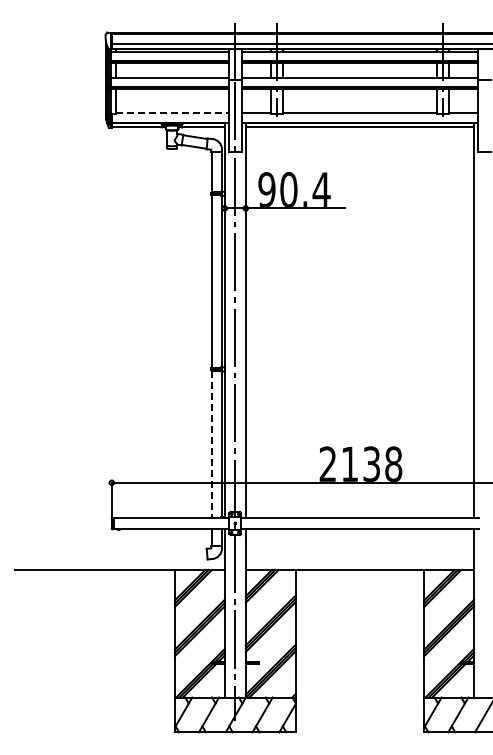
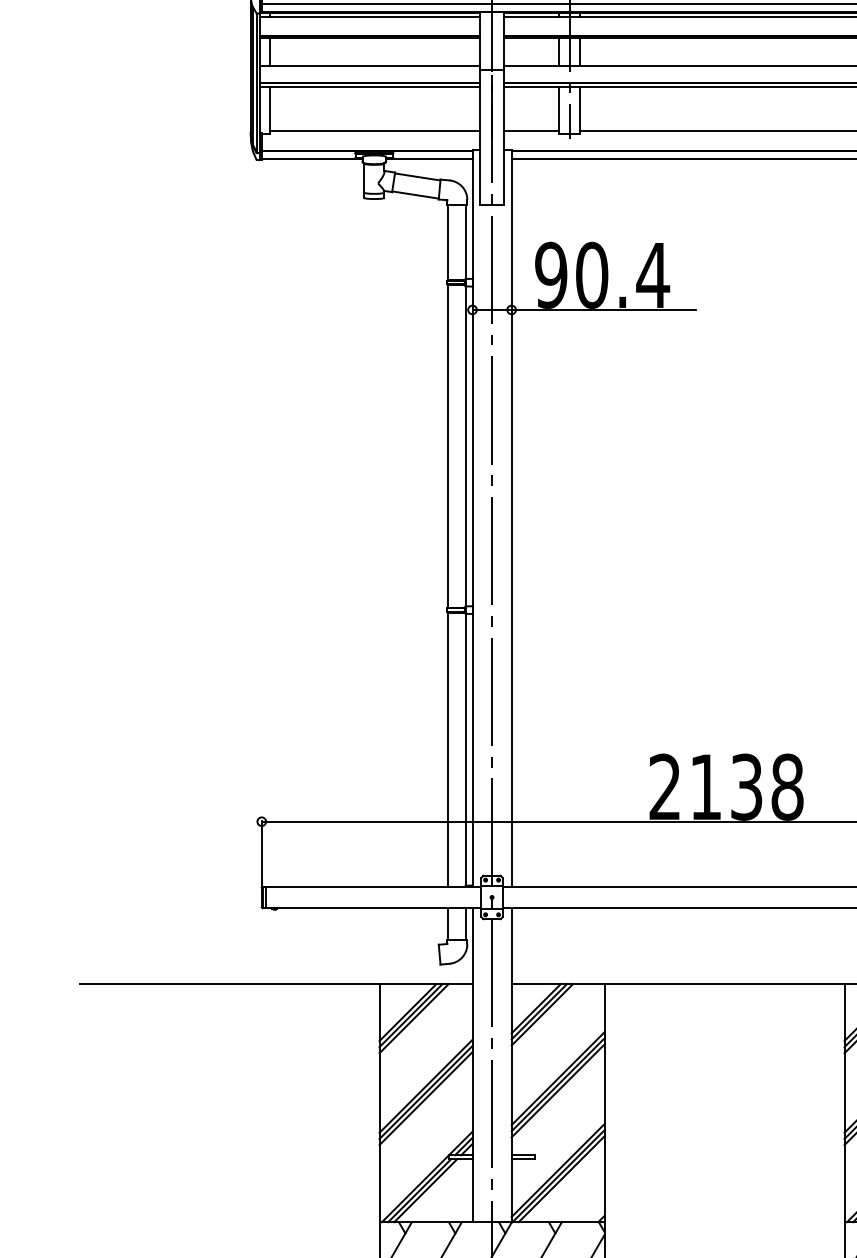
line: (173, 112) -> (376, 130), dashed -> solid
line: (211, 444) -> (447, 750), dashed -> solid

